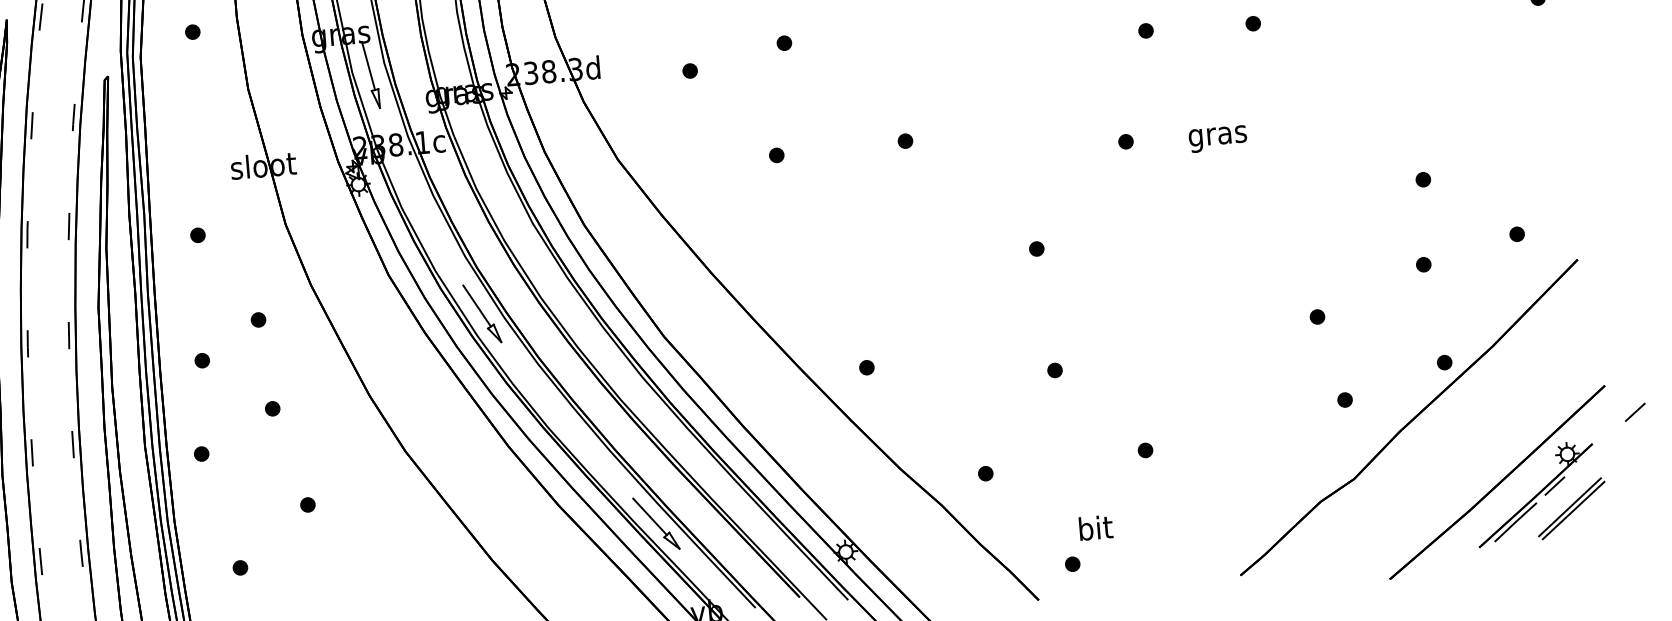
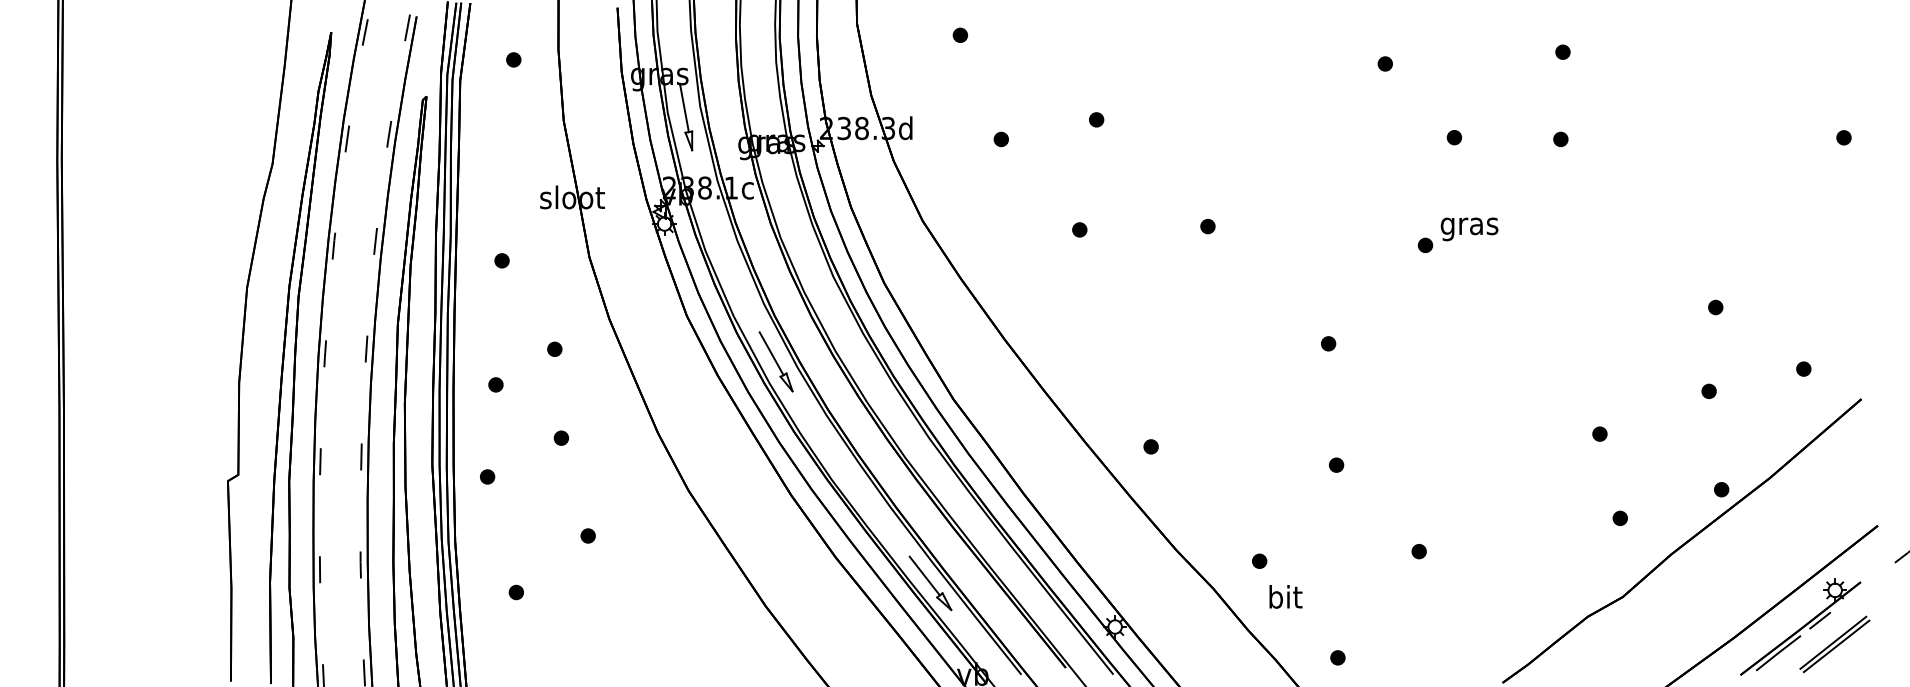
text: (1217, 139) -> (1469, 229), moved
text: (1095, 527) -> (1285, 596), moved

